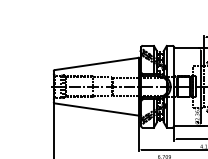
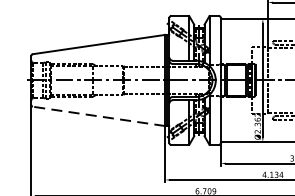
line: (96, 109) -> (98, 116), solid -> dashed

